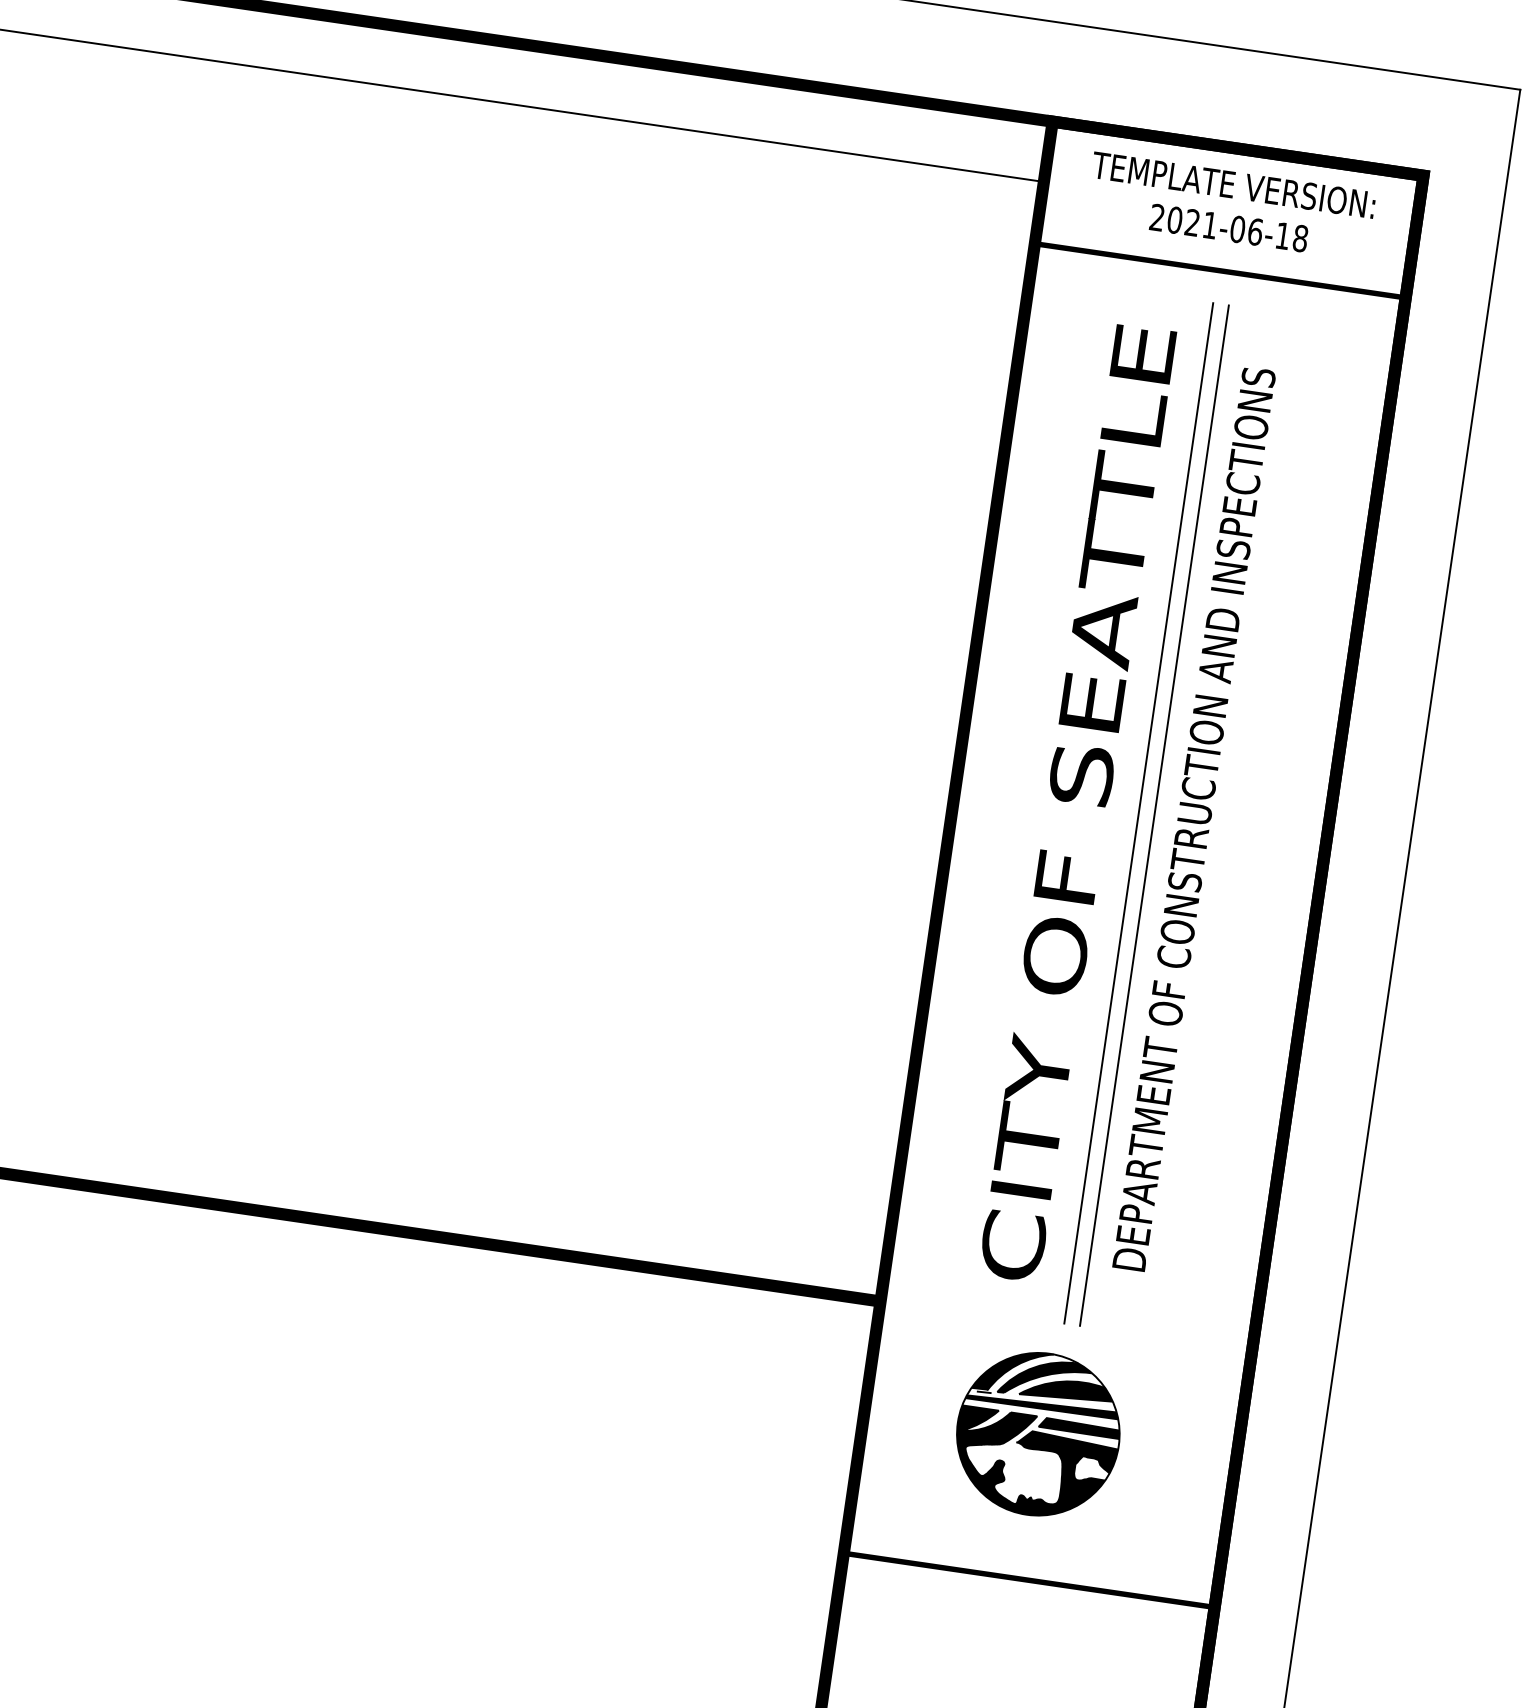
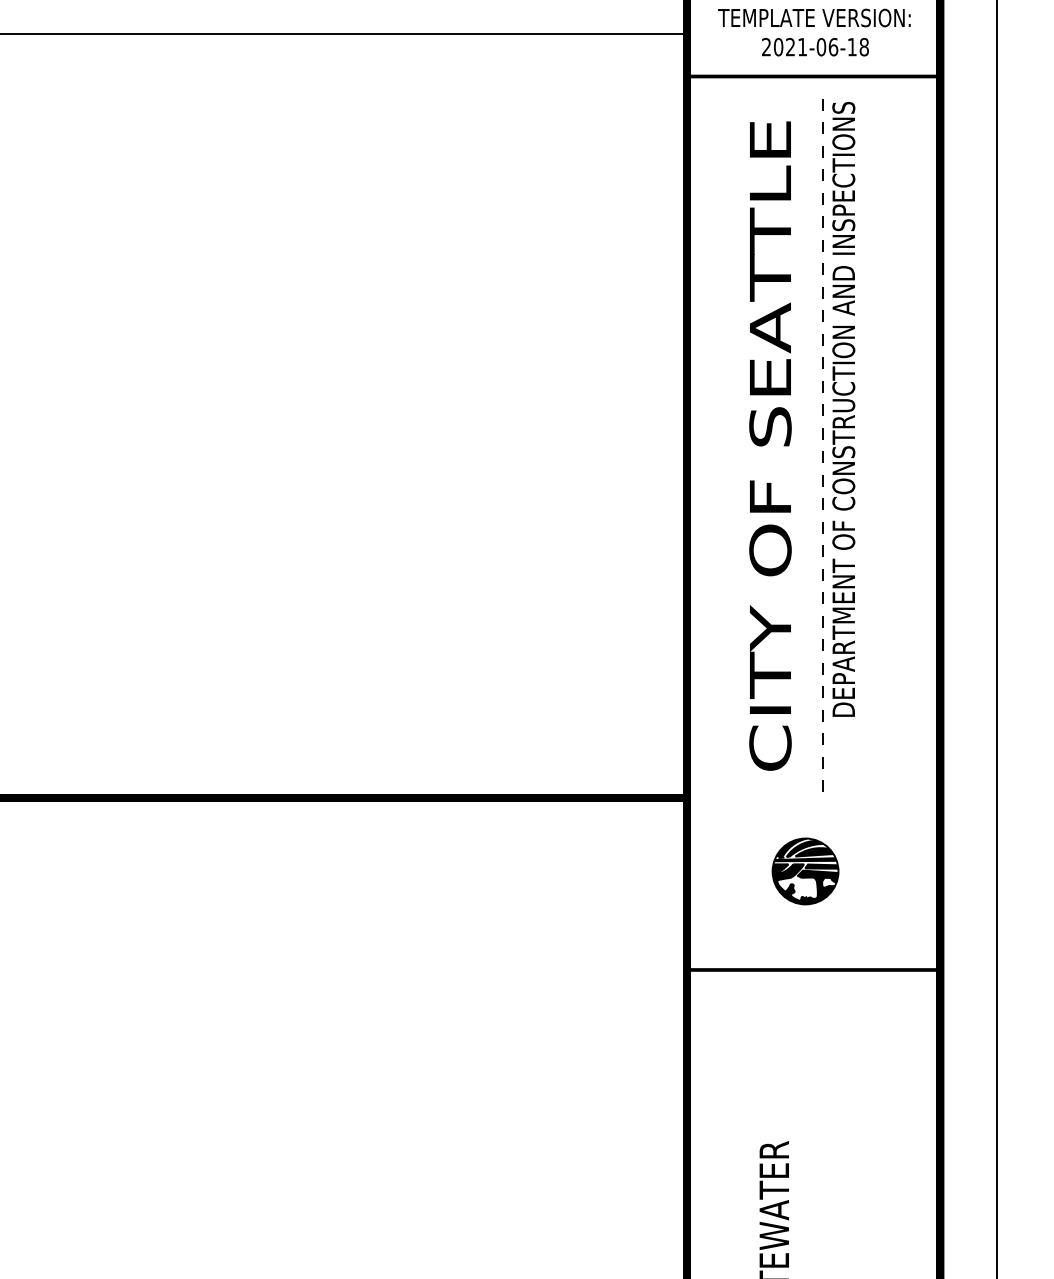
line: (1139, 812) -> (812, 446), removed
line: (1153, 816) -> (822, 447), solid -> dashed
text: (1193, 819) -> (843, 409), moved
part: (1038, 1434) -> (805, 871), size x0.6

